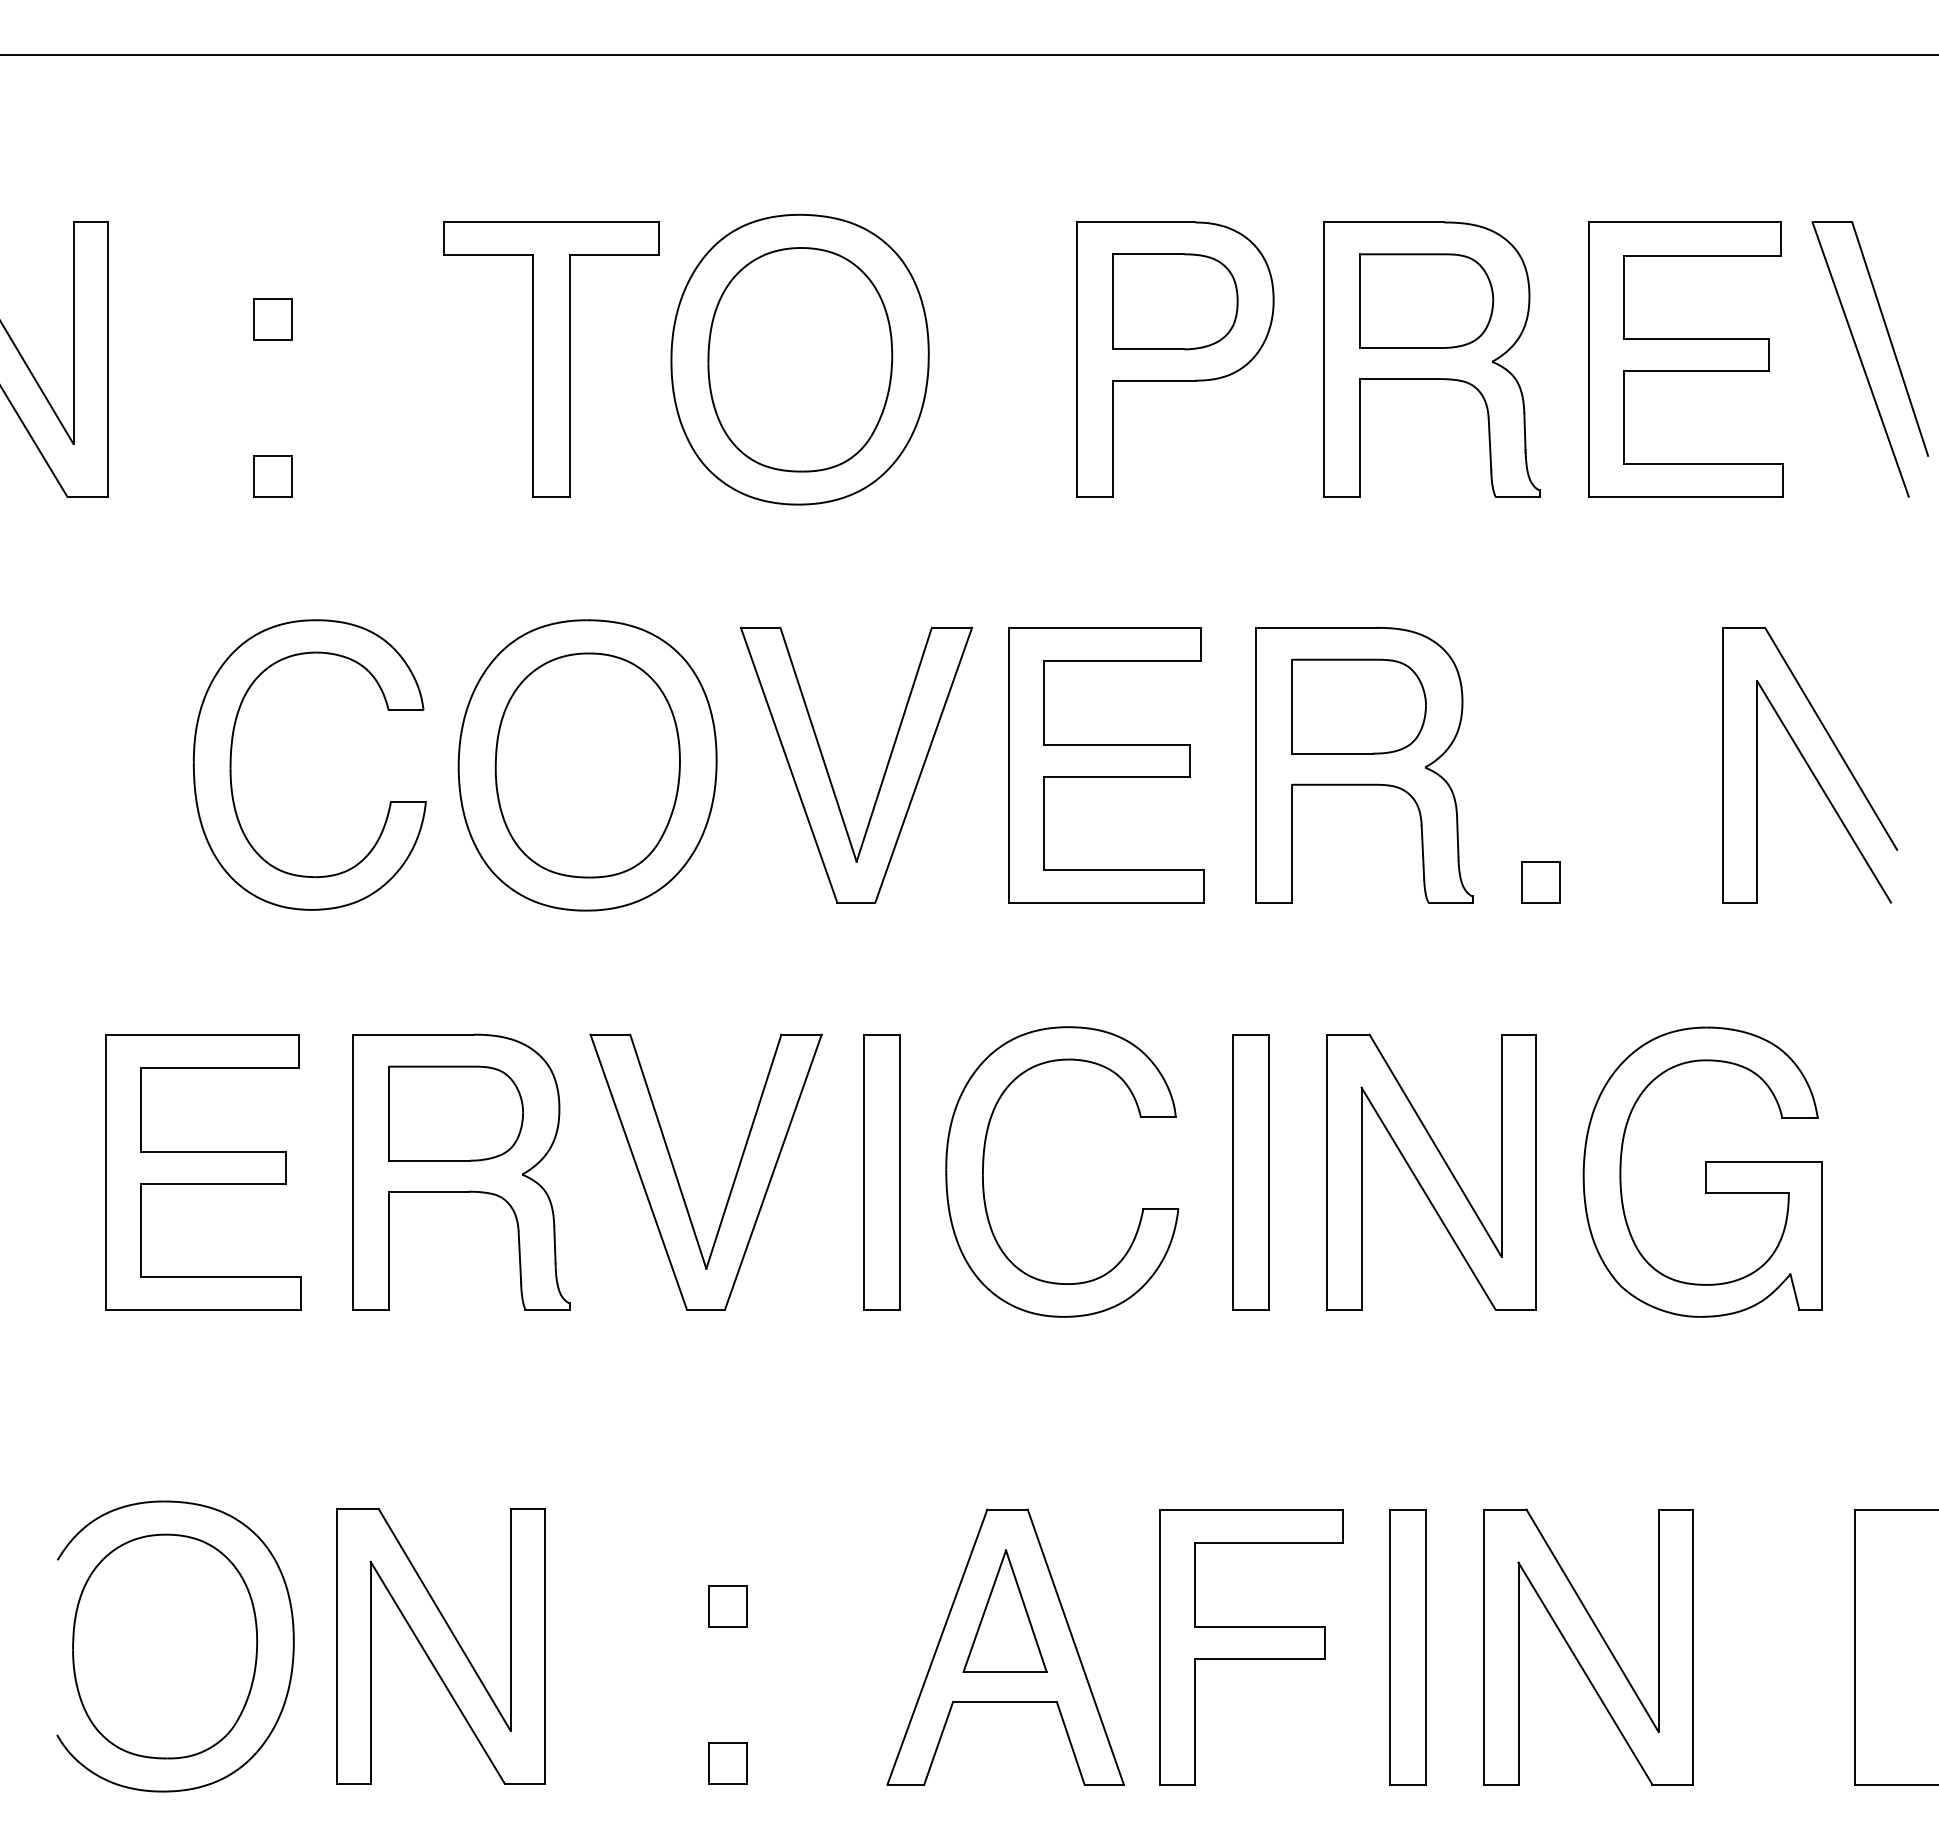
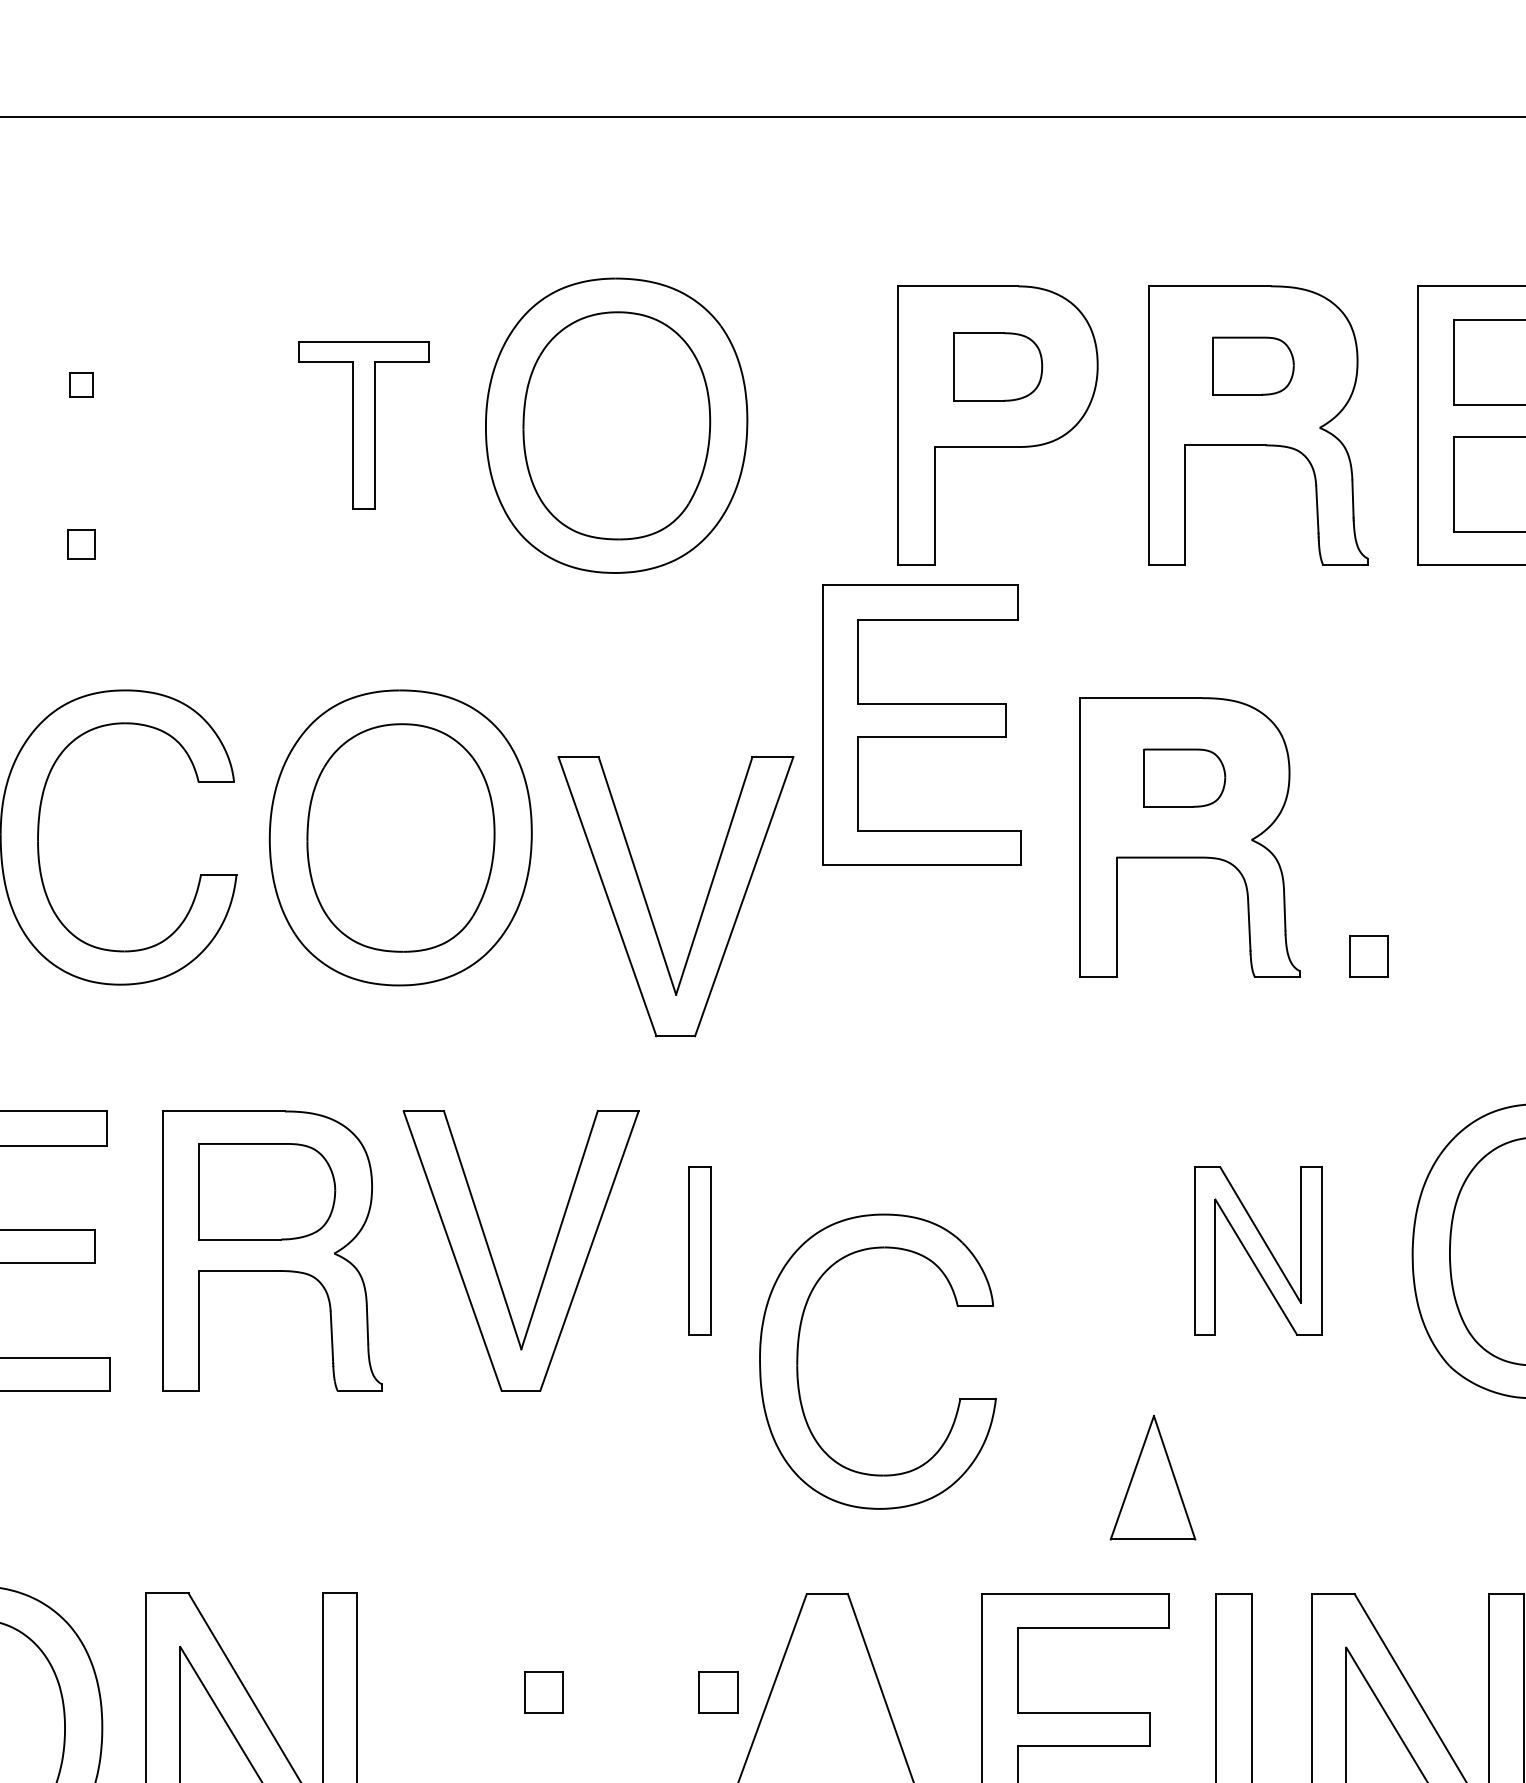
part: (1426, 300) -> (1252, 365), size x0.6
part: (1175, 301) -> (997, 366), size x0.7
part: (272, 319) -> (80, 384), size x0.6
part: (551, 359) -> (364, 425), size x0.6
part: (272, 476) -> (80, 544), size x0.7
part: (1358, 706) -> (1183, 778), size x0.6
part: (1106, 765) -> (921, 725), moved
part: (829, 774) -> (648, 906), moved
part: (984, 1163) -> (798, 1353), moved
part: (1431, 1171) -> (1258, 1250), size x0.6
part: (881, 1172) -> (699, 1251), size x0.6
part: (1250, 1172) -> (1074, 1251), removed
part: (899, 1606) -> (717, 1692), added
part: (1004, 1610) -> (1152, 1477), moved

